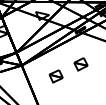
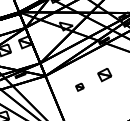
part: (55, 76) -> (79, 87), size x0.6

